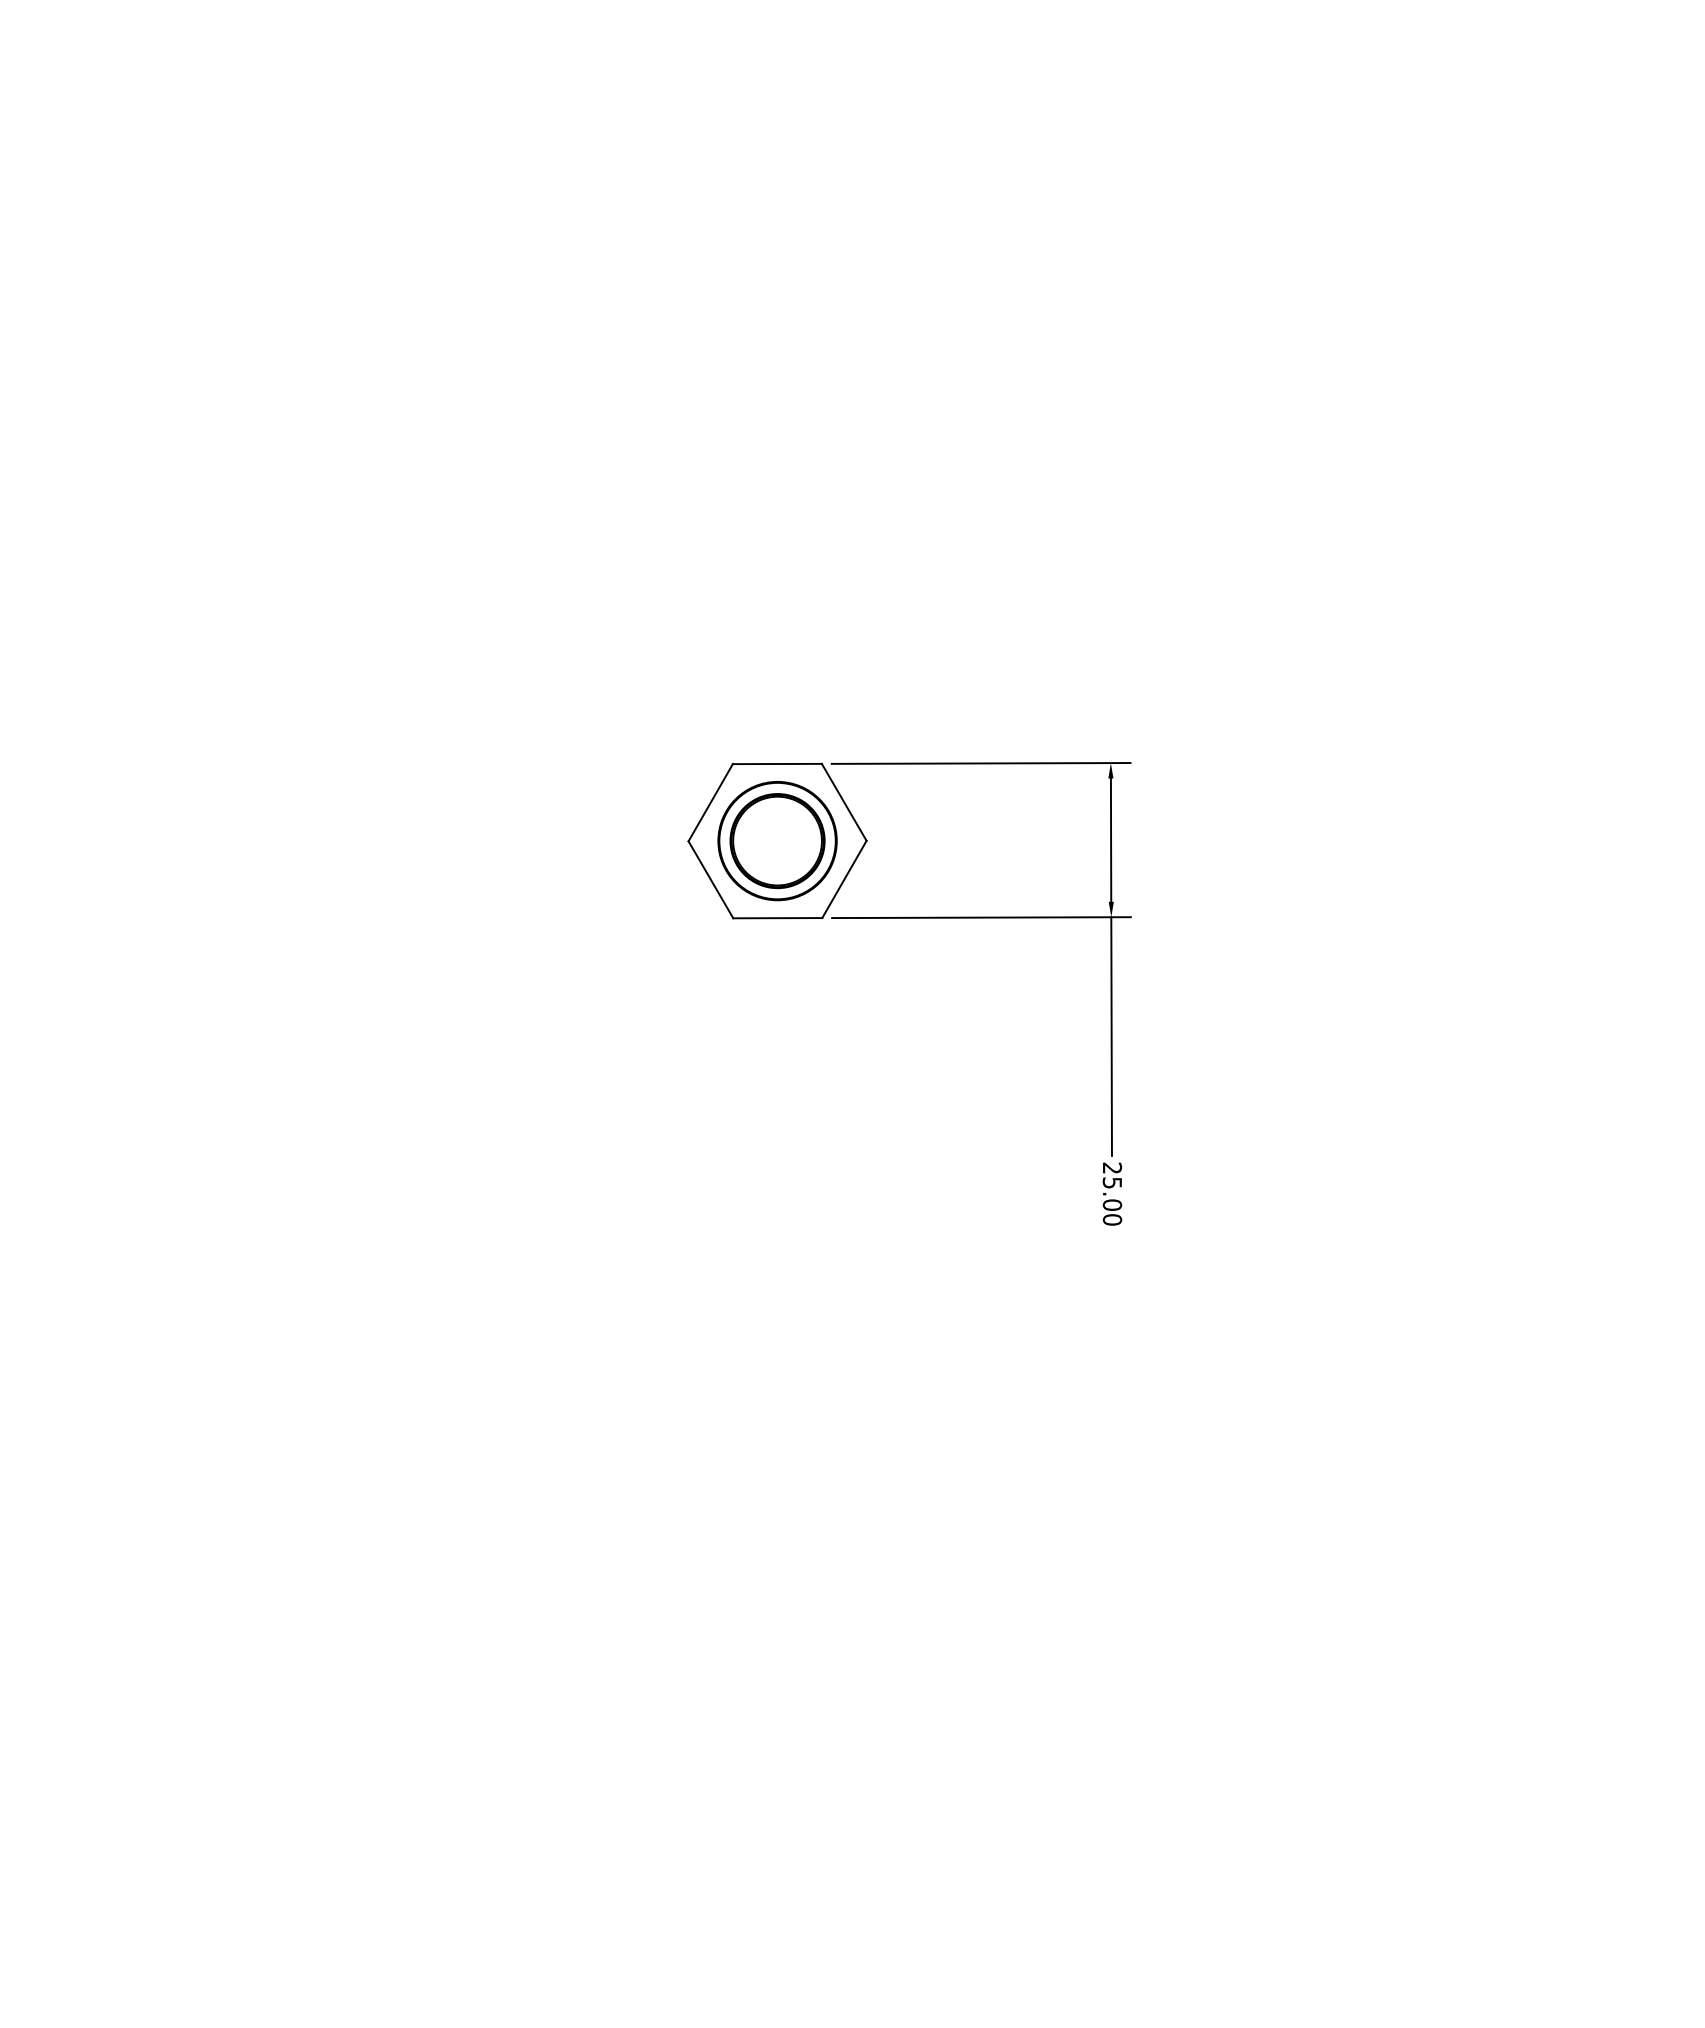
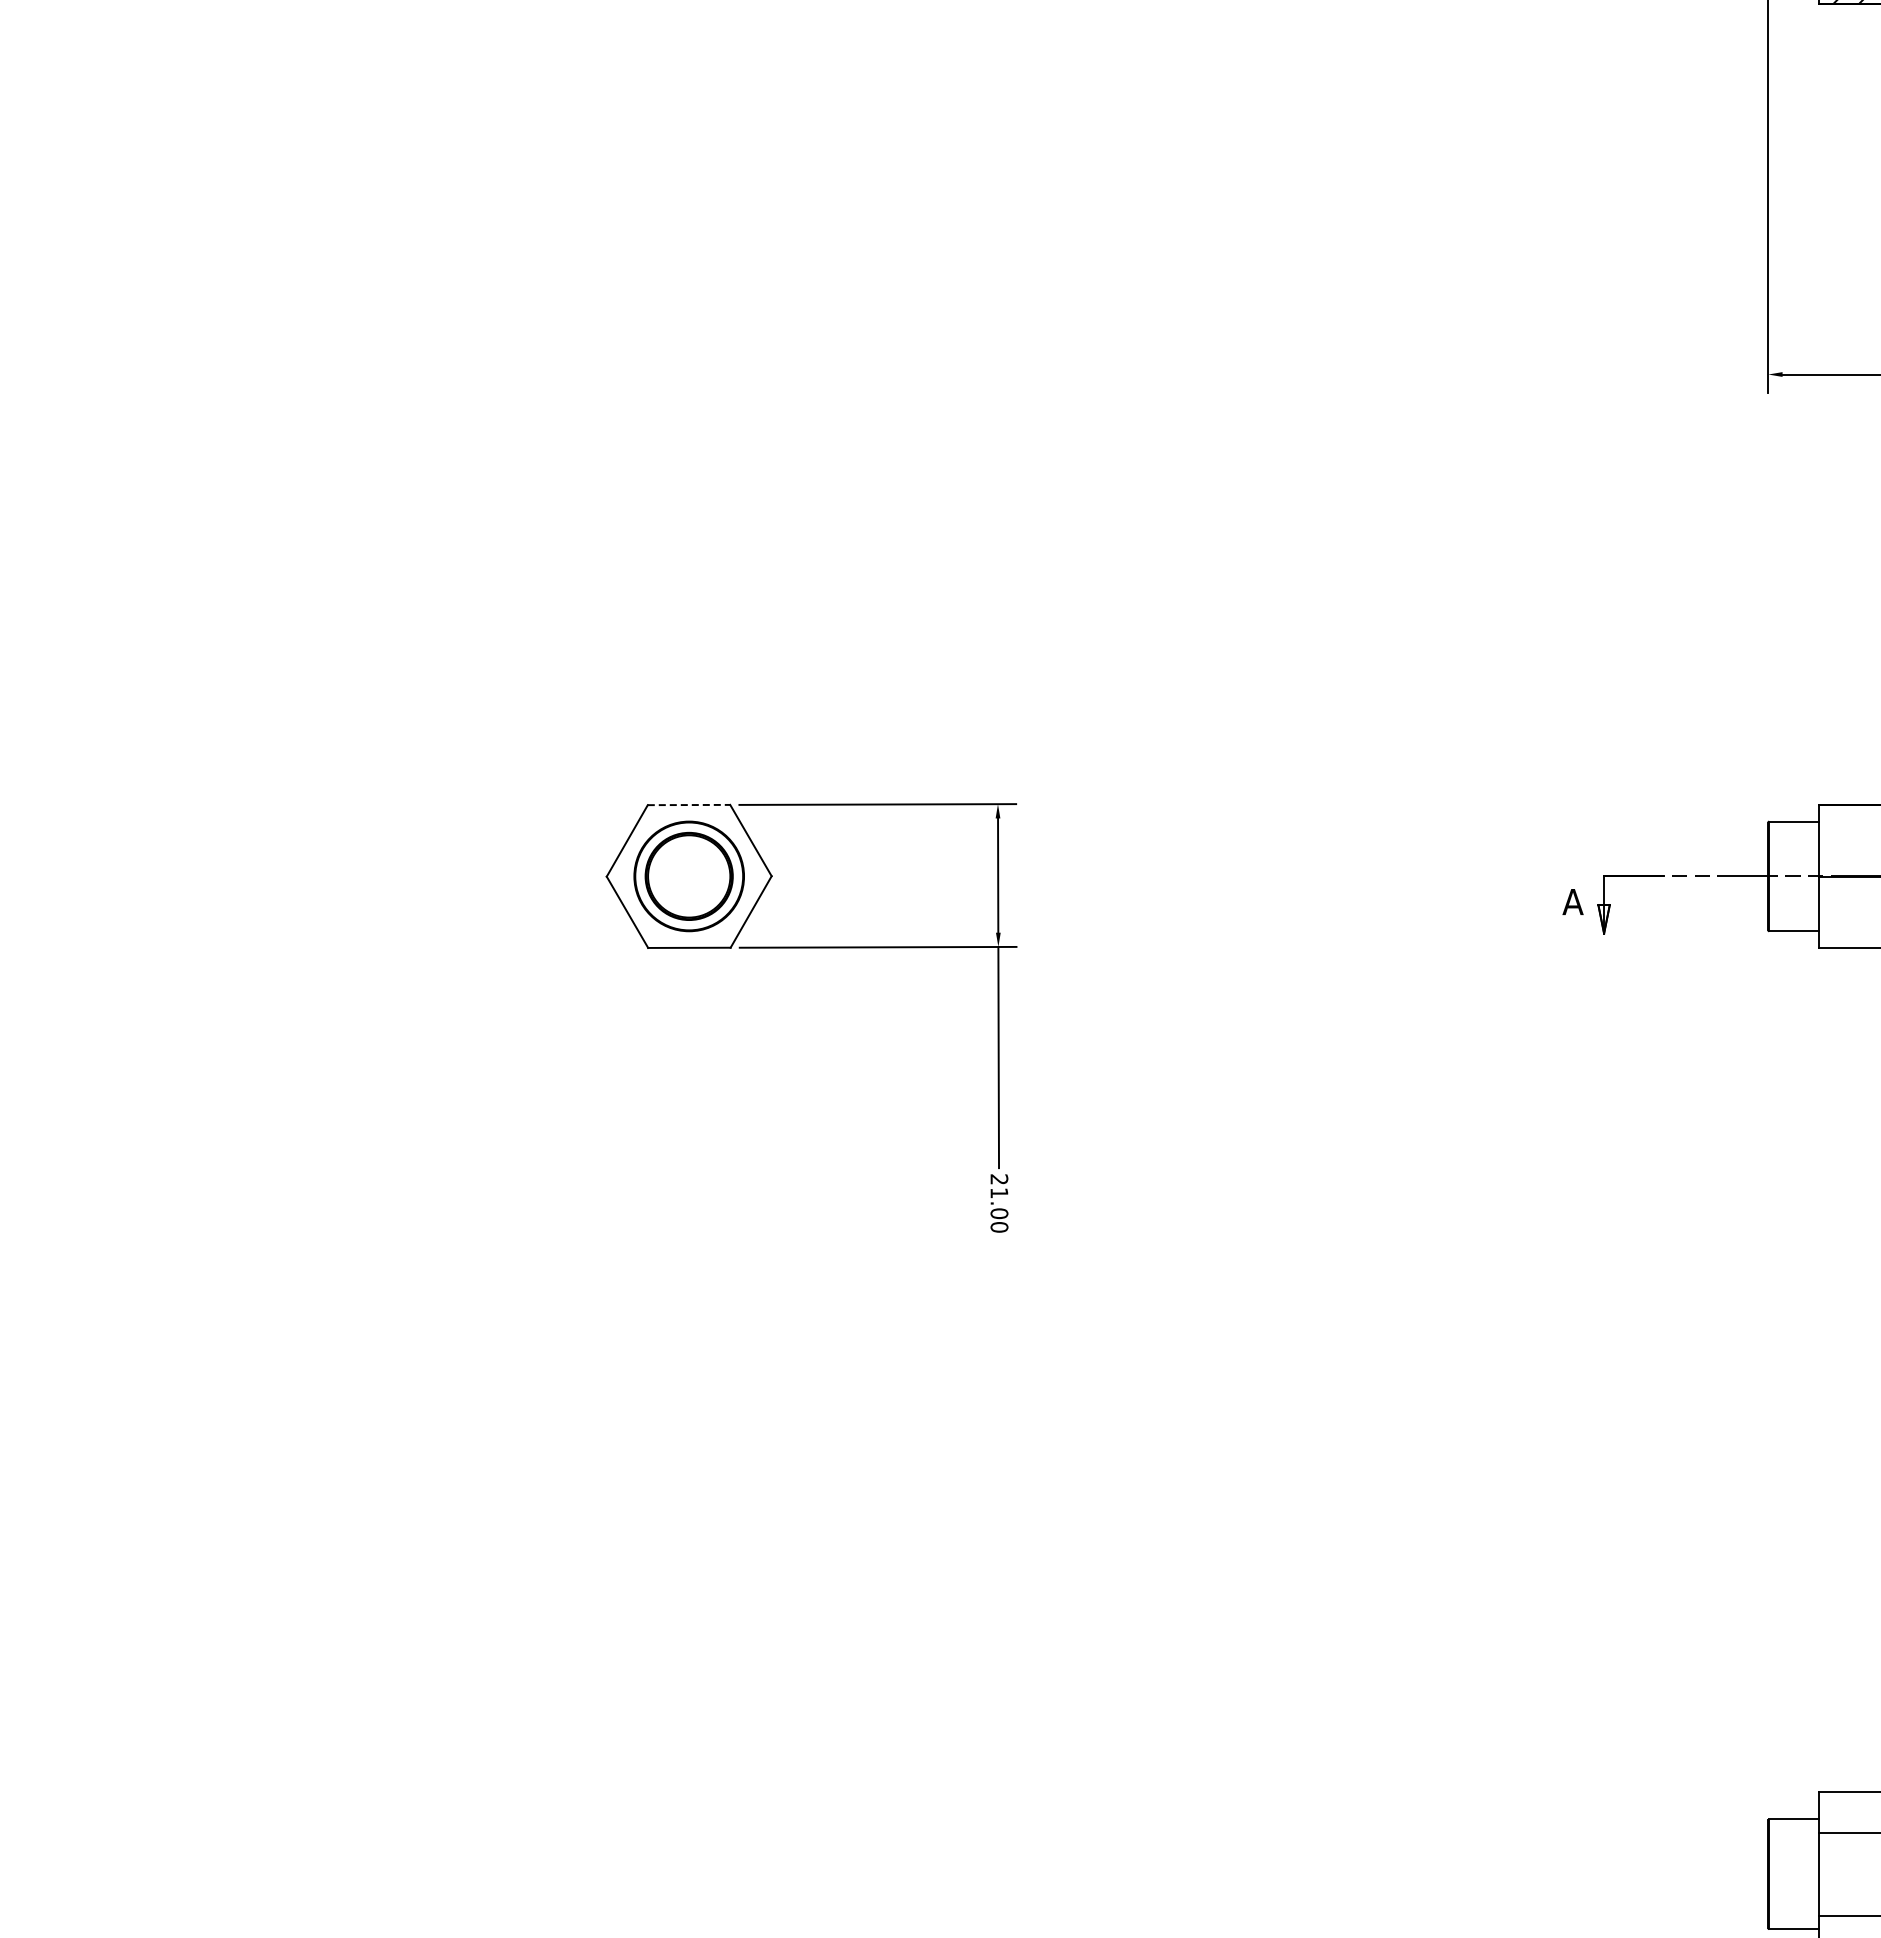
line: (777, 764) -> (689, 805), solid -> dashed
text: (1112, 1183) -> (999, 1193), 25.00 -> 21.00

